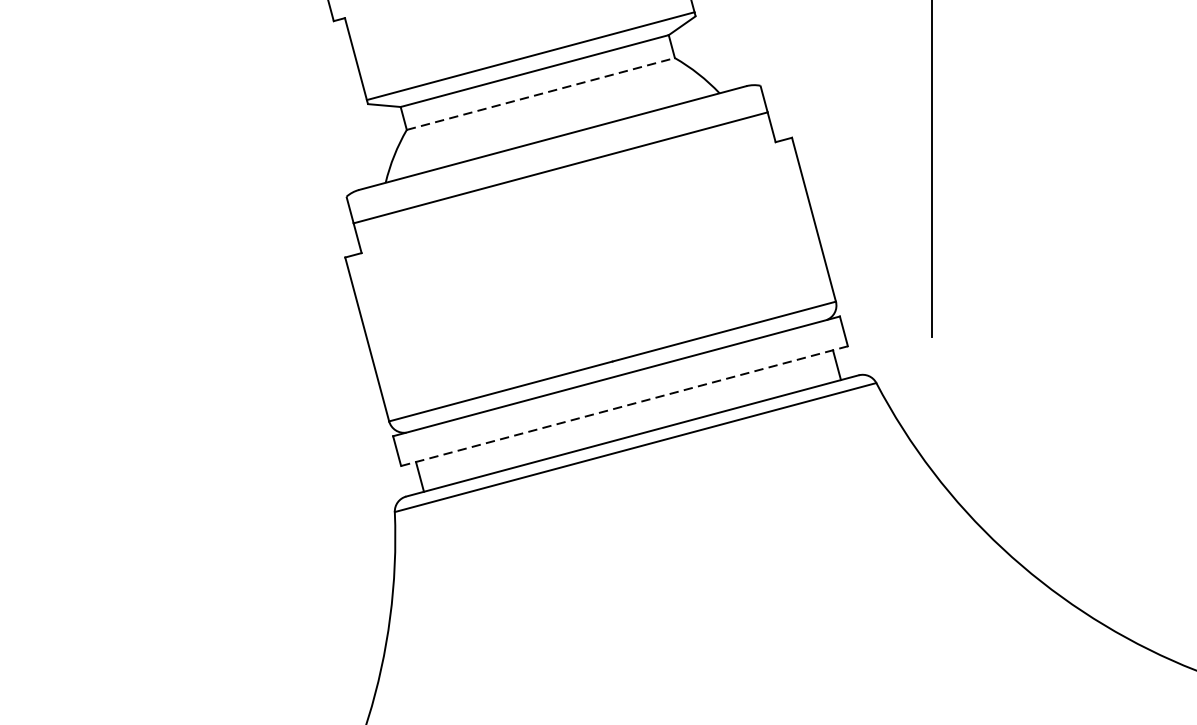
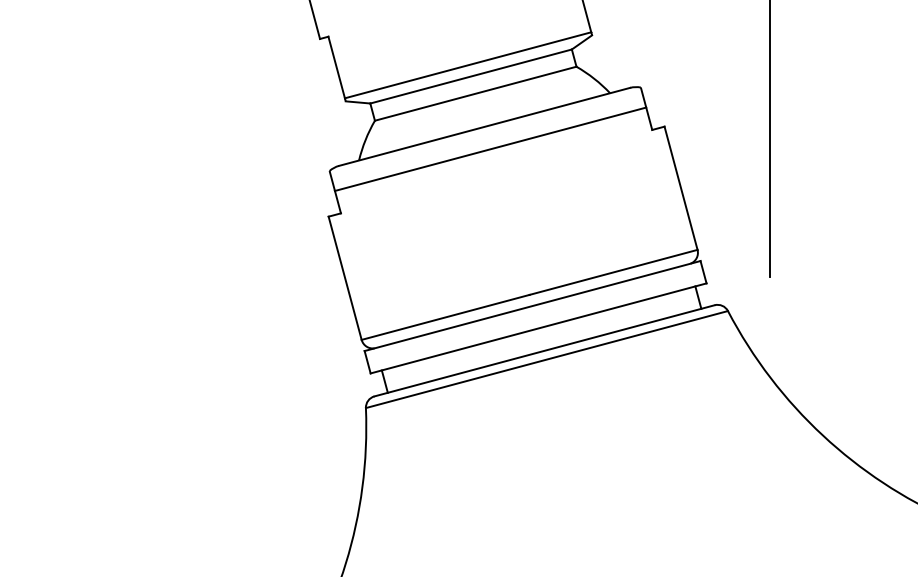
line: (541, 93) -> (476, 93), dashed -> solid
line: (624, 406) -> (538, 328), dashed -> solid

